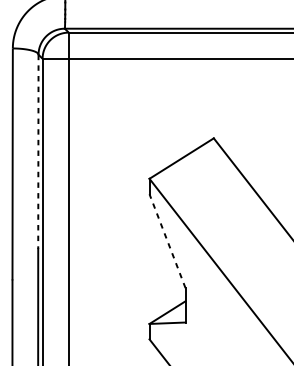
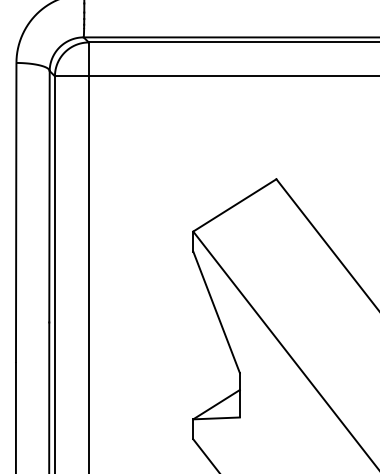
line: (38, 151) -> (49, 196), dashed -> solid
line: (167, 240) -> (216, 311), dashed -> solid

